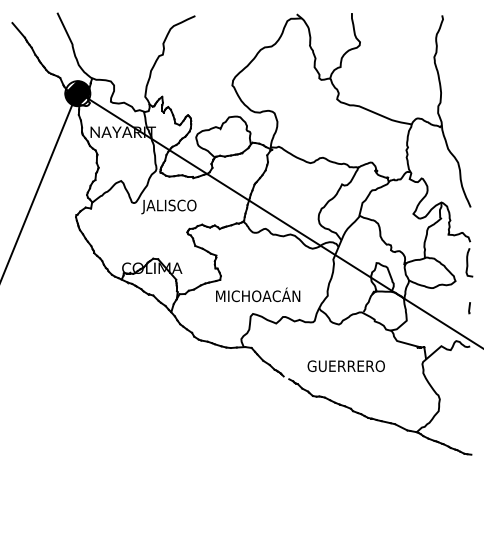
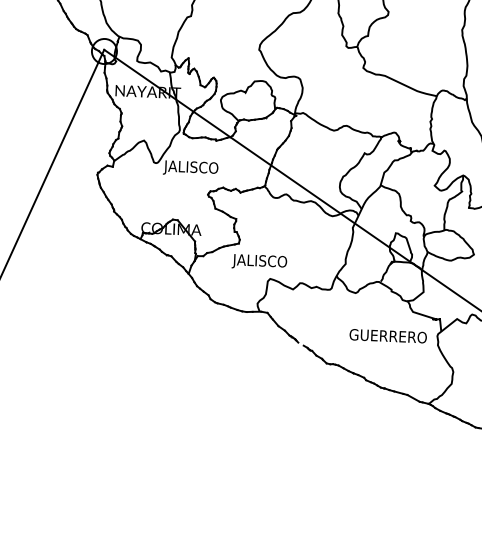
hatch: (77, 93) -> (104, 51), removed
text: (257, 295) -> (275, 260), MICHOACÁN -> JALISCO
text: (345, 365) -> (387, 335), moved

